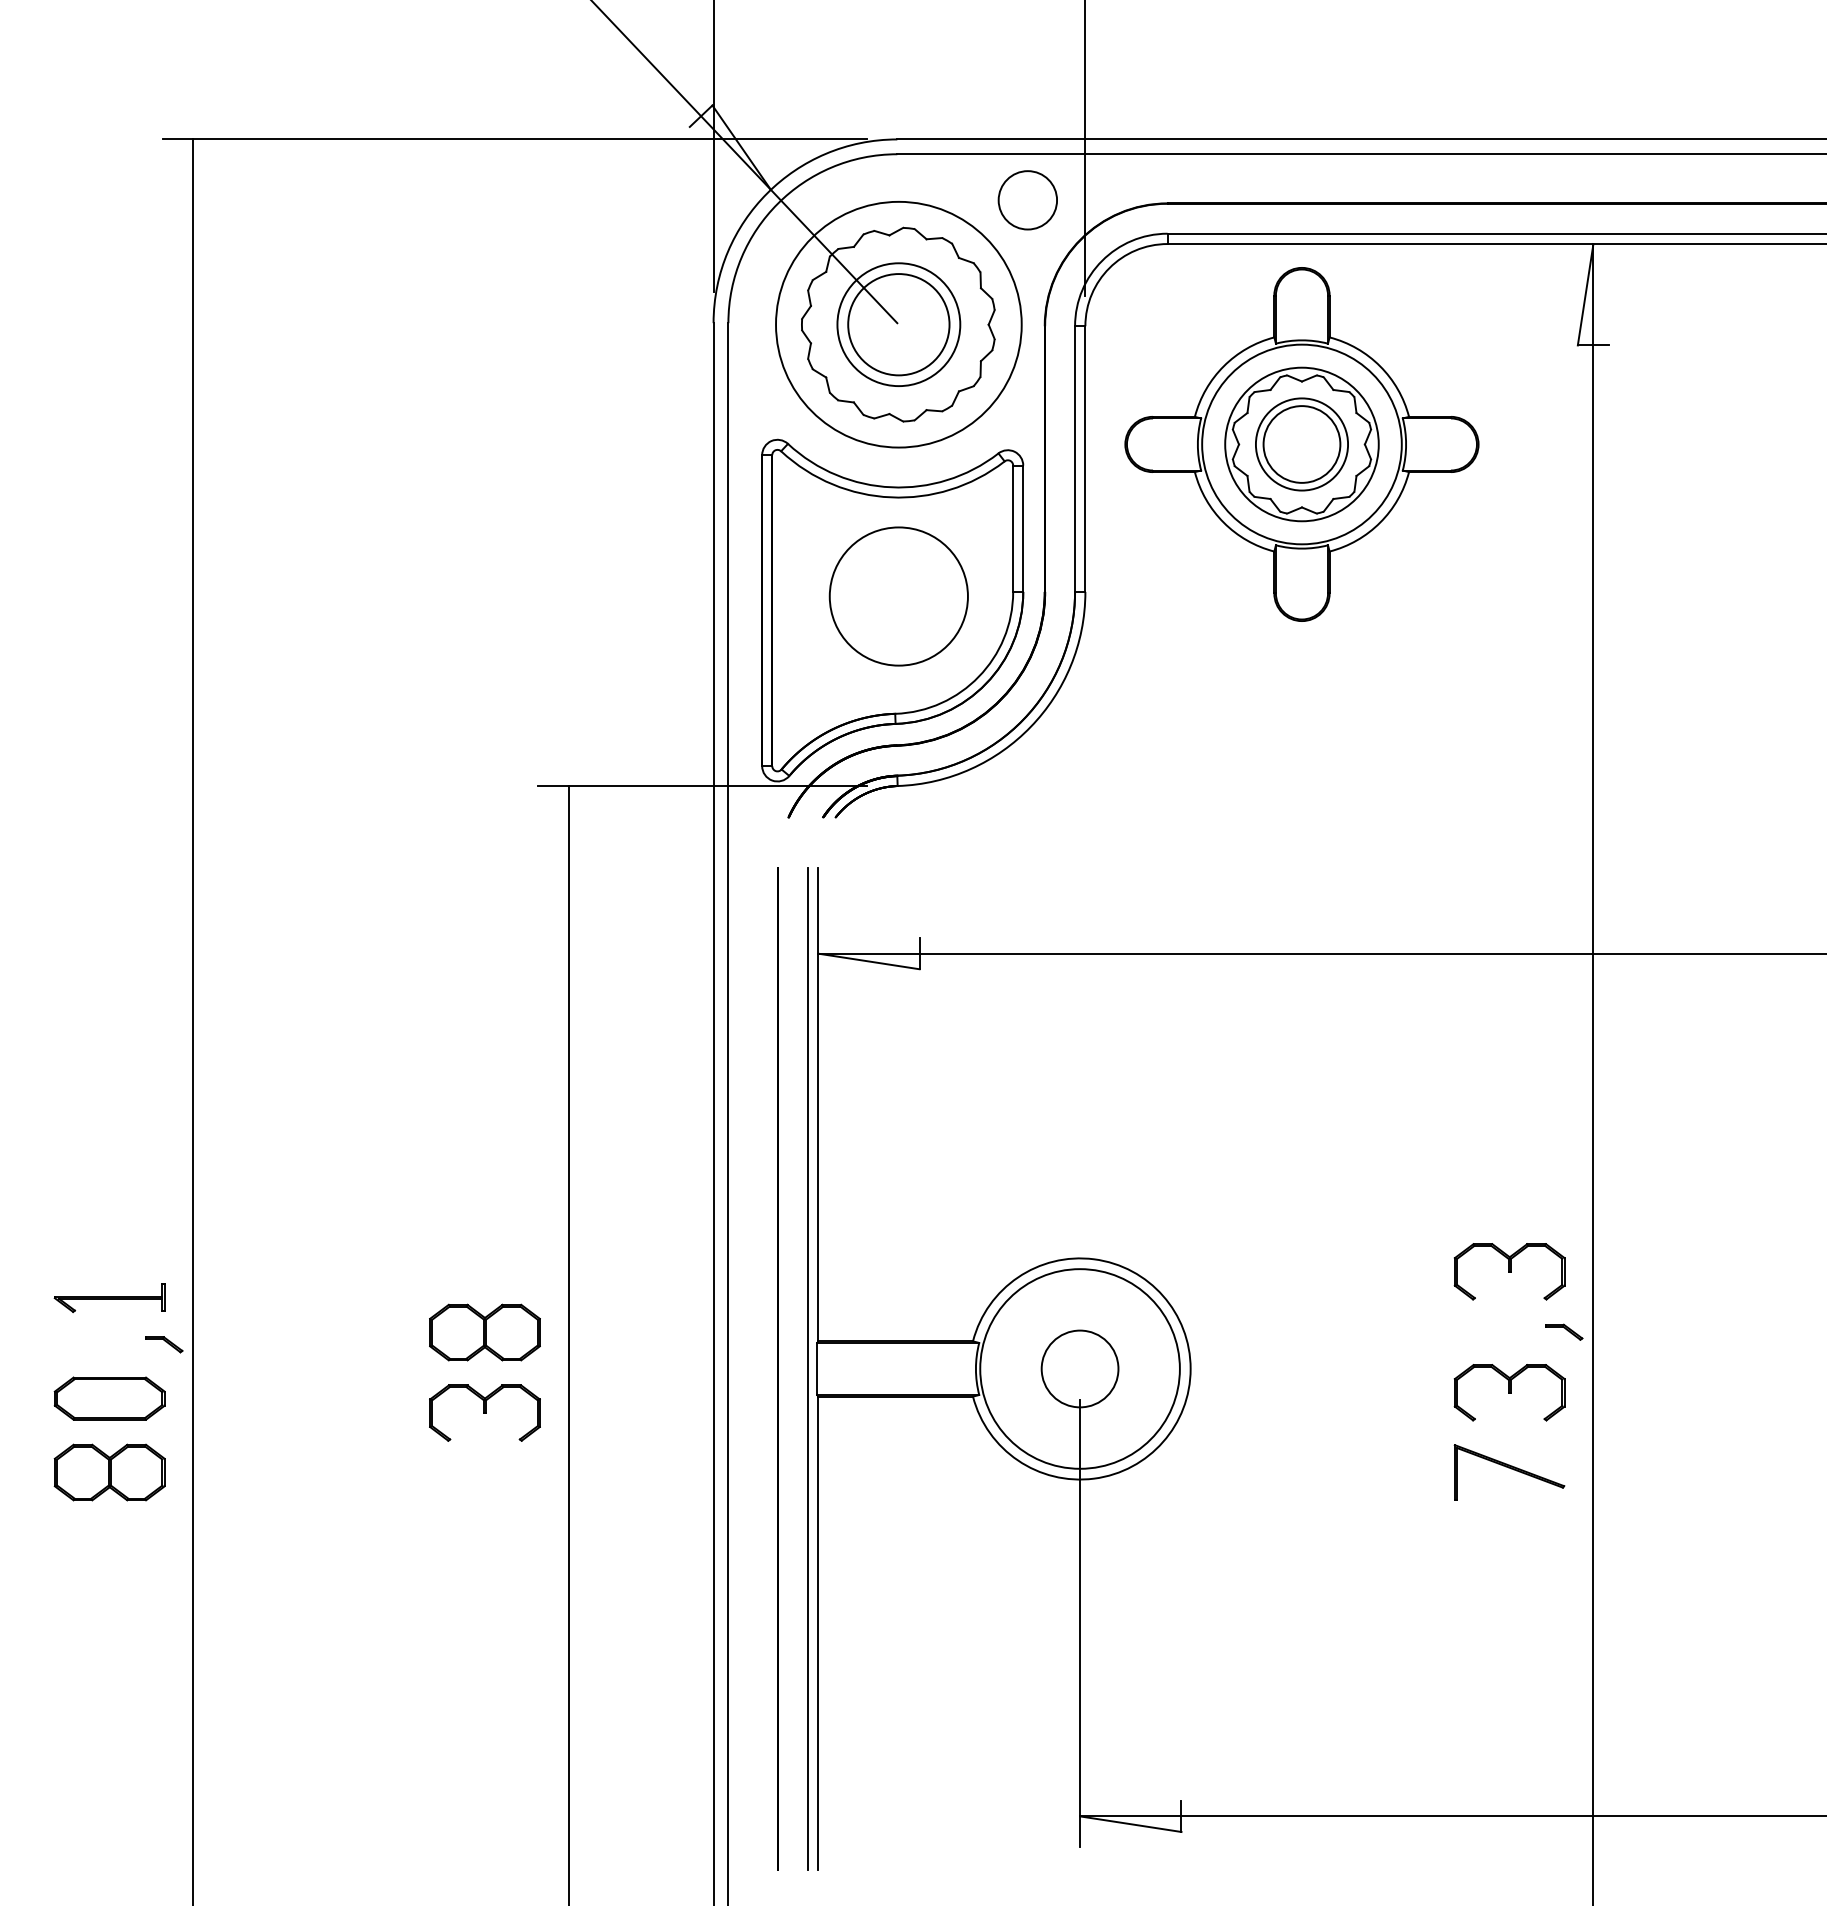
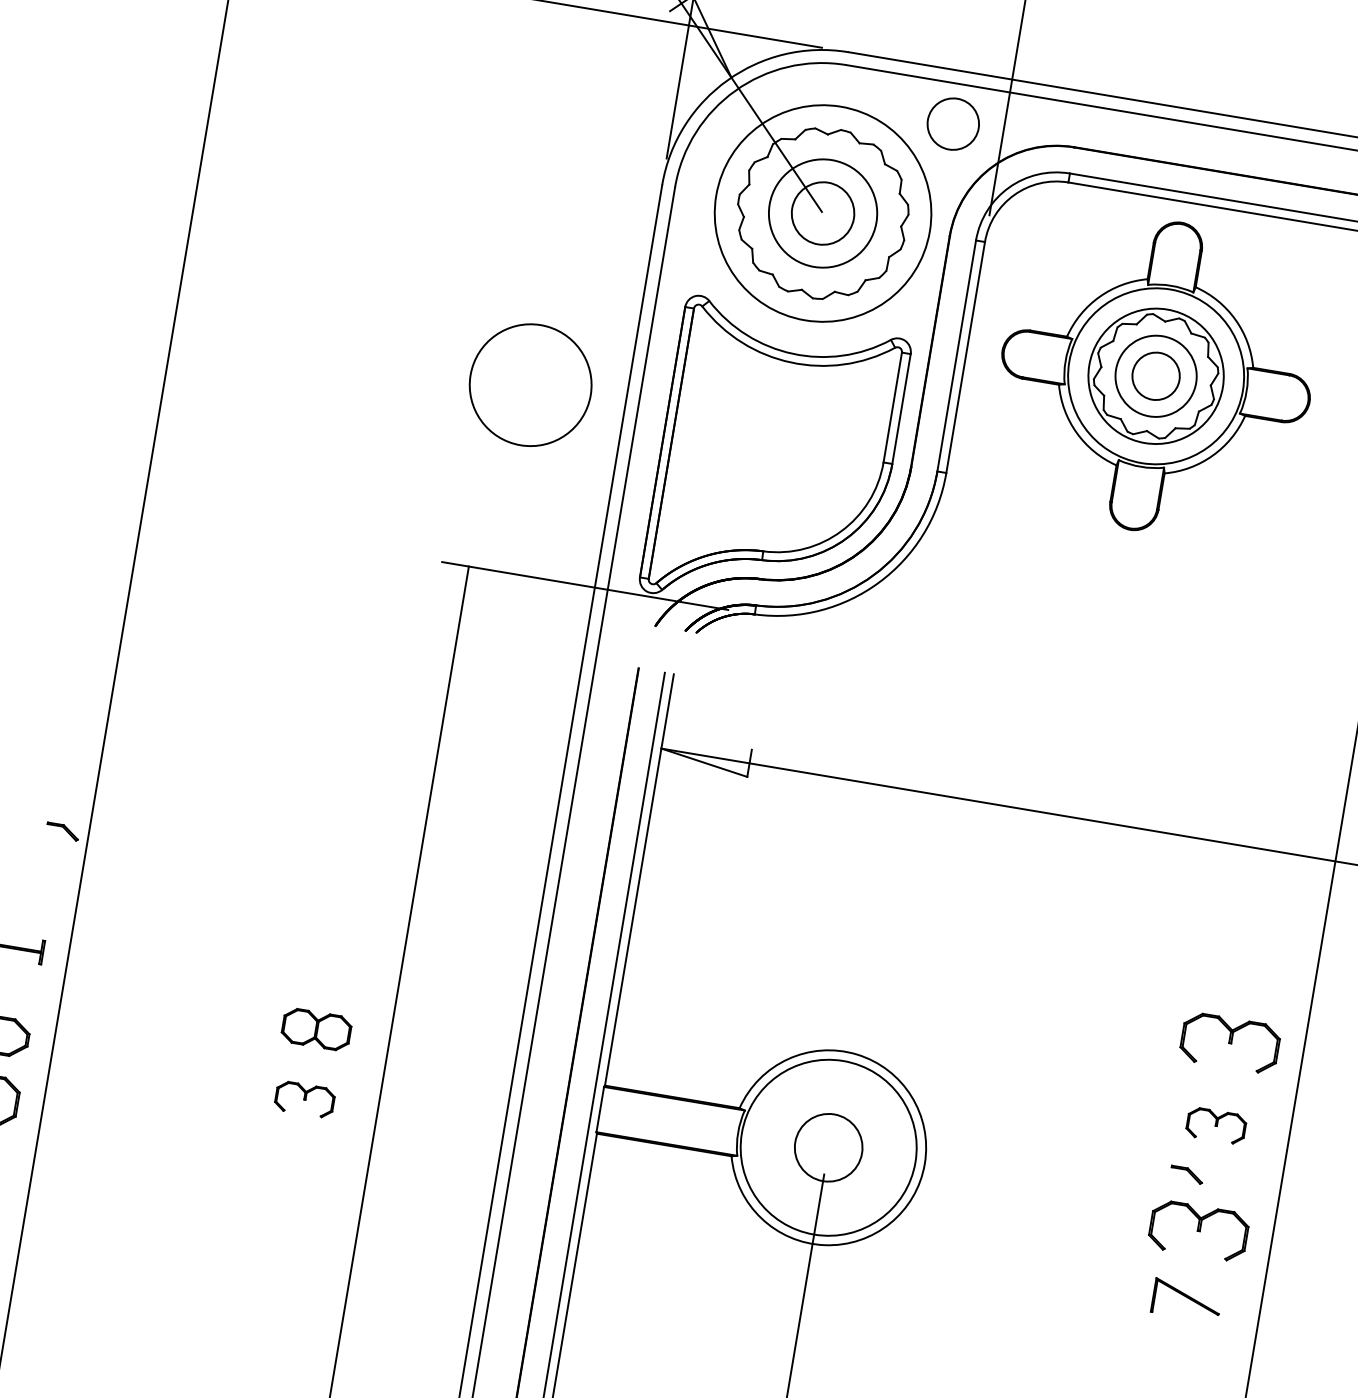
circle: (898, 324) -> (822, 213), size x0.7
circle: (1301, 444) -> (1155, 376), size x0.7
circle: (898, 596) -> (530, 385), moved
part: (1509, 1176) -> (1230, 1042), added
part: (1509, 1271) -> (1216, 1125), size x0.6
part: (1564, 1331) -> (1187, 1174), moved
part: (484, 1332) -> (316, 1029), size x0.7
part: (164, 1344) -> (63, 831), moved
part: (484, 1412) -> (304, 1098), size x0.6
part: (1509, 1472) -> (1186, 1300), size x0.7

